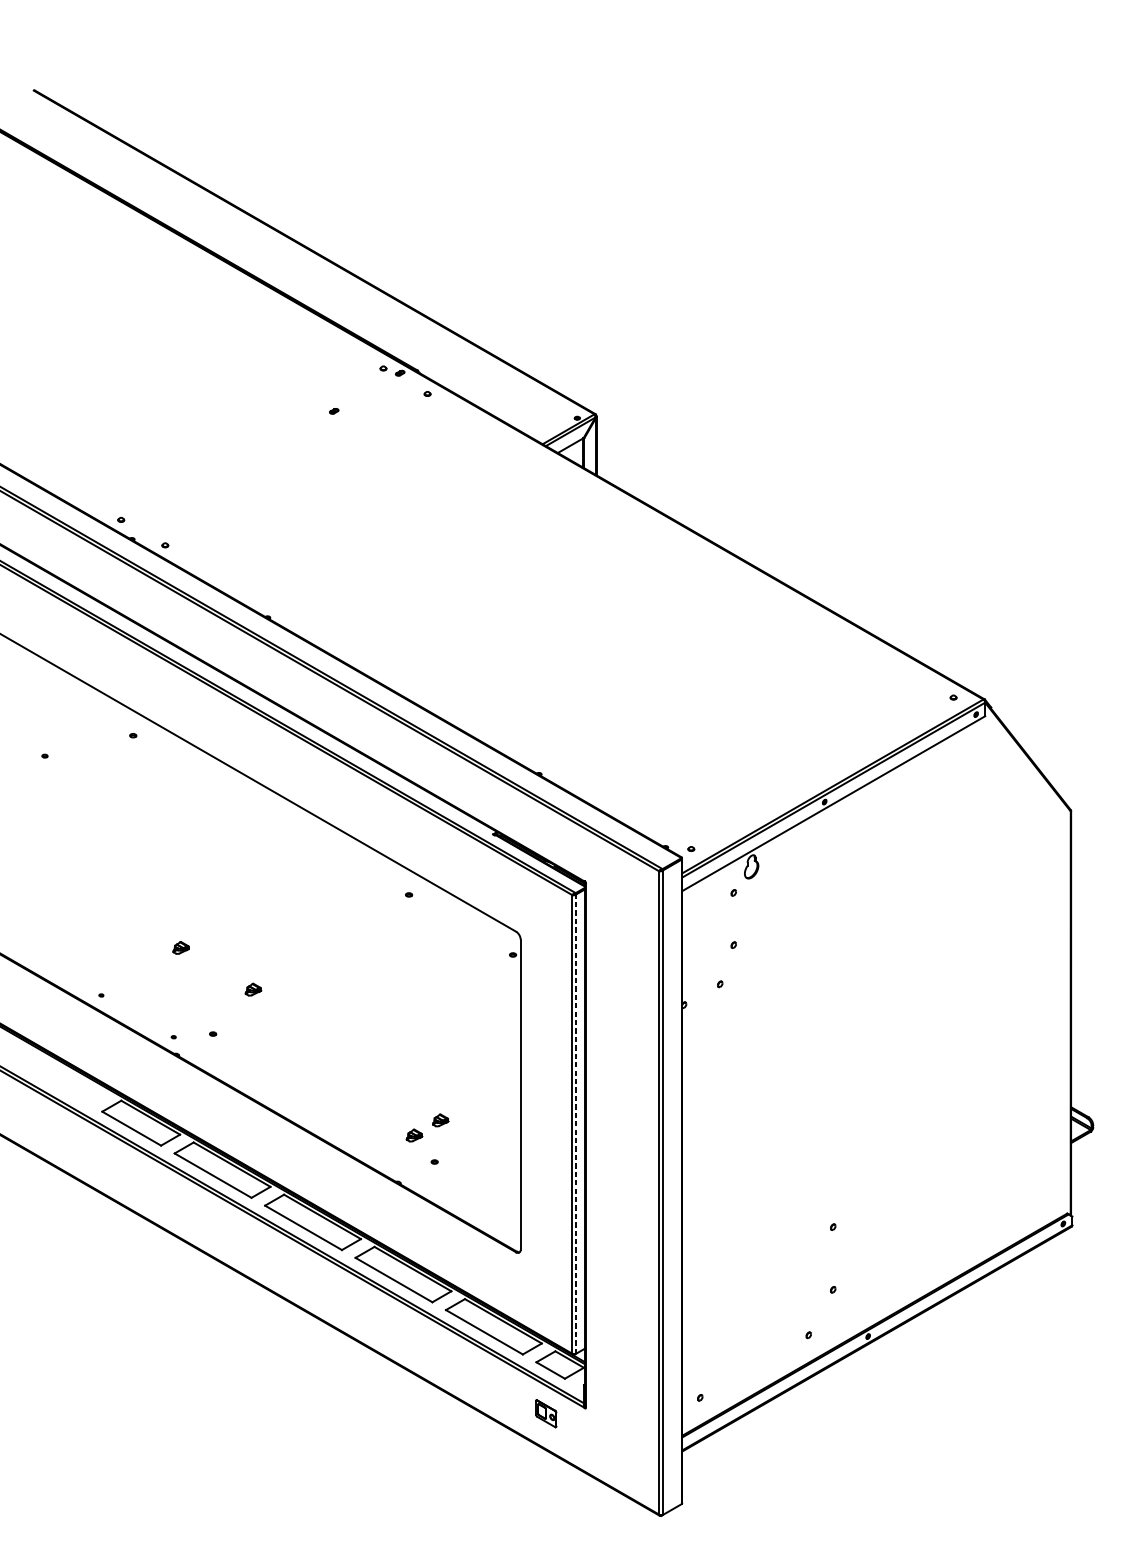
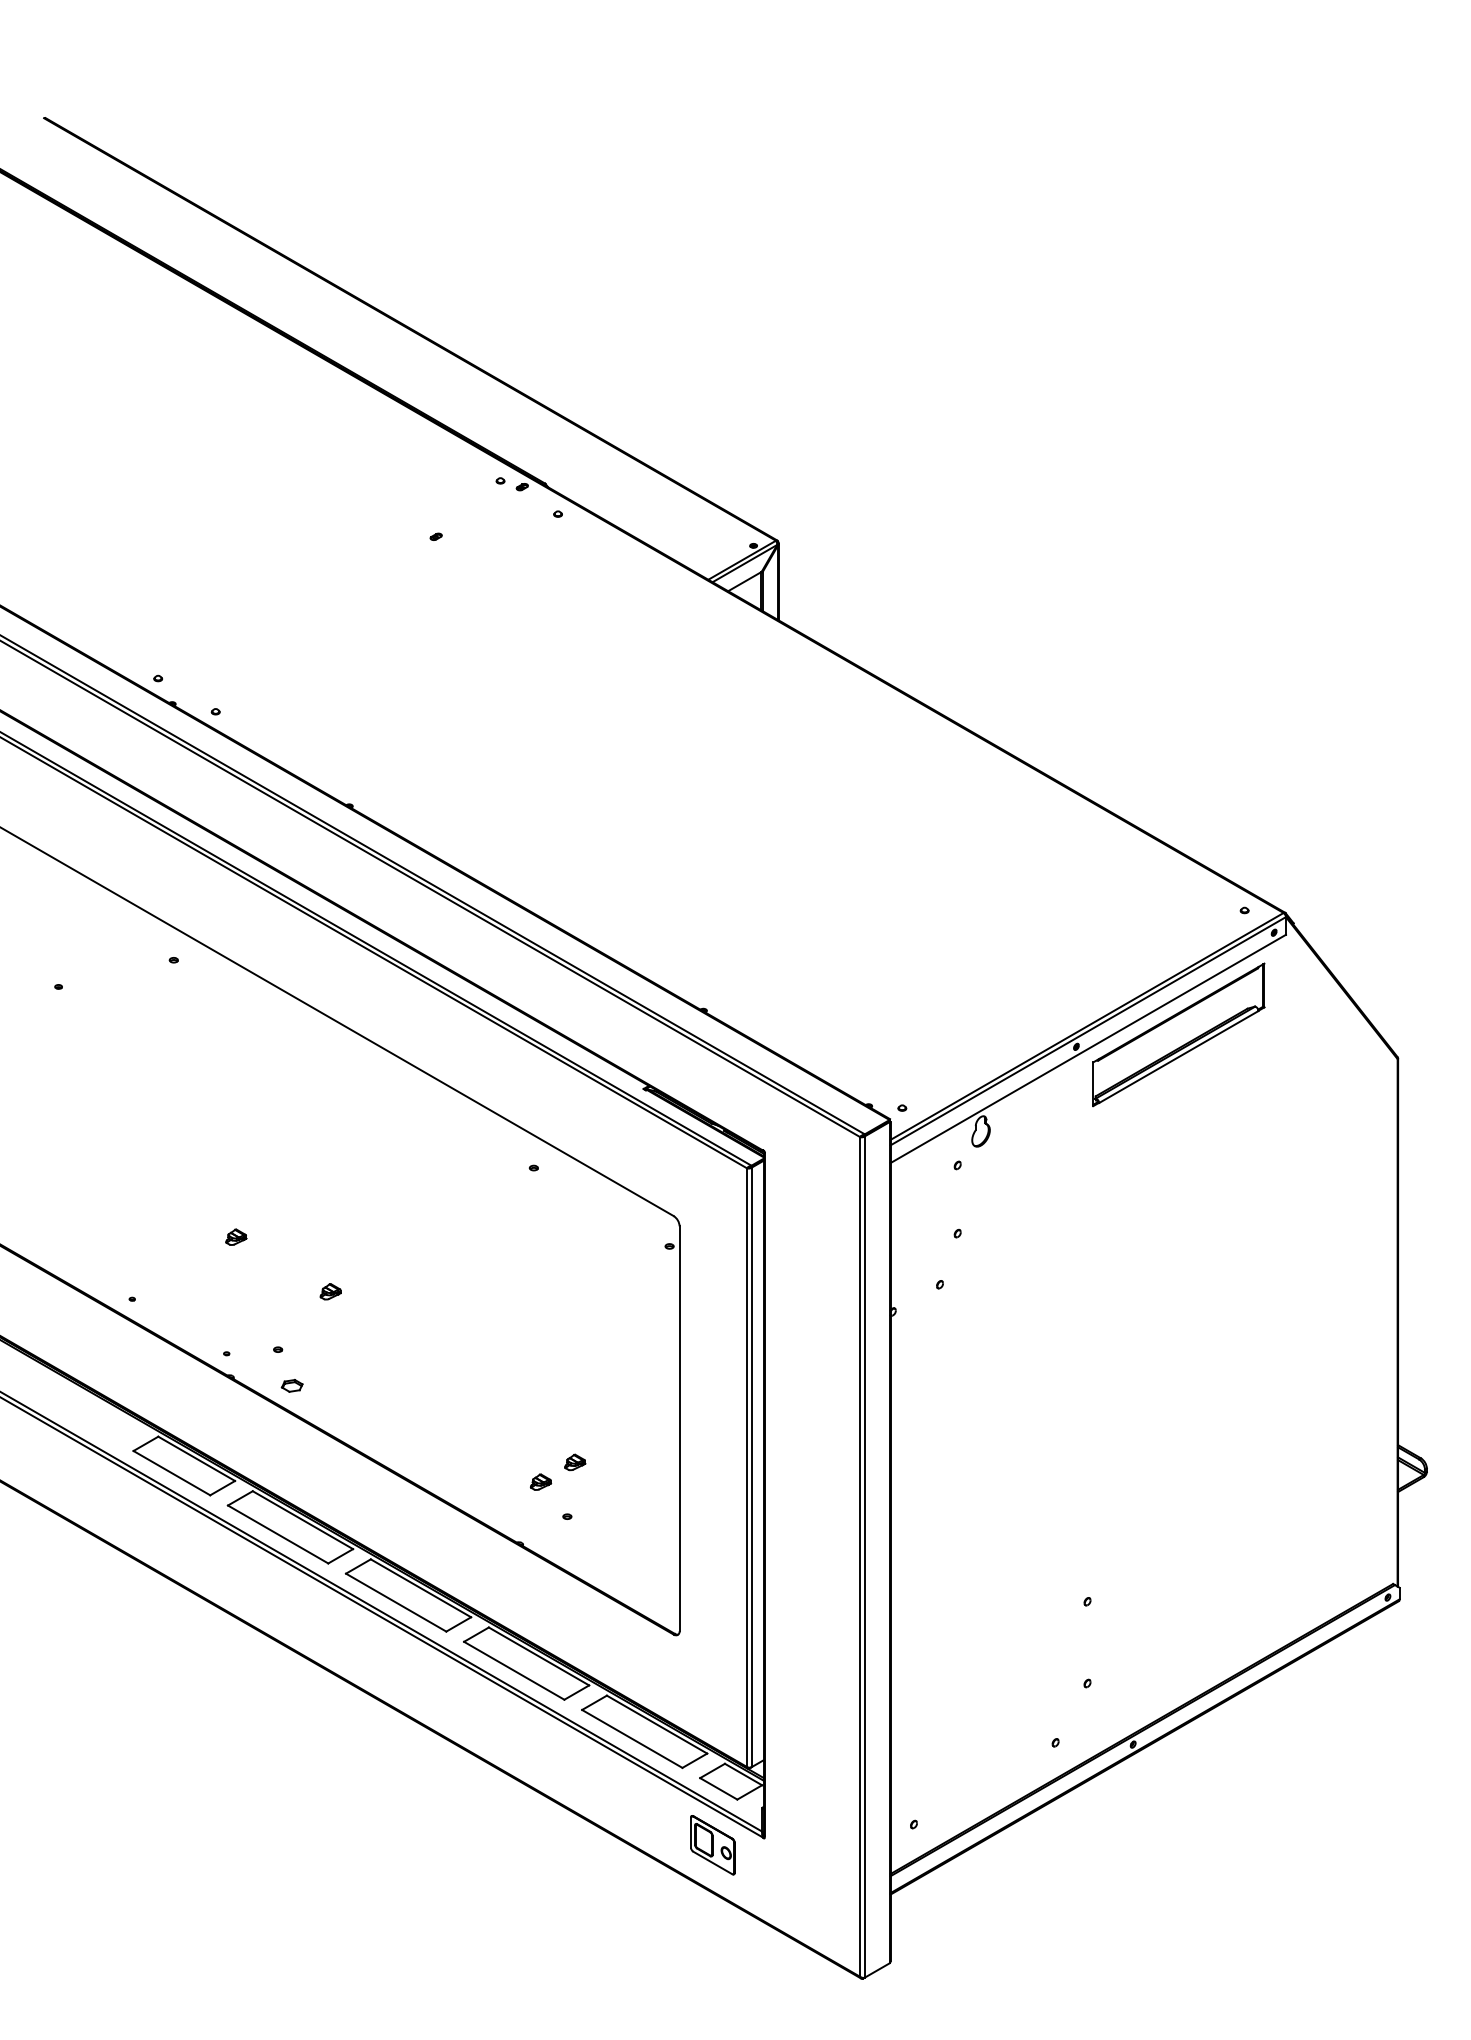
part: (902, 792) -> (1178, 1034), added
part: (223, 1061) -> (291, 1385), added
line: (575, 1124) -> (751, 1467), dashed -> solid
part: (545, 1413) -> (712, 1845), size x1.67

